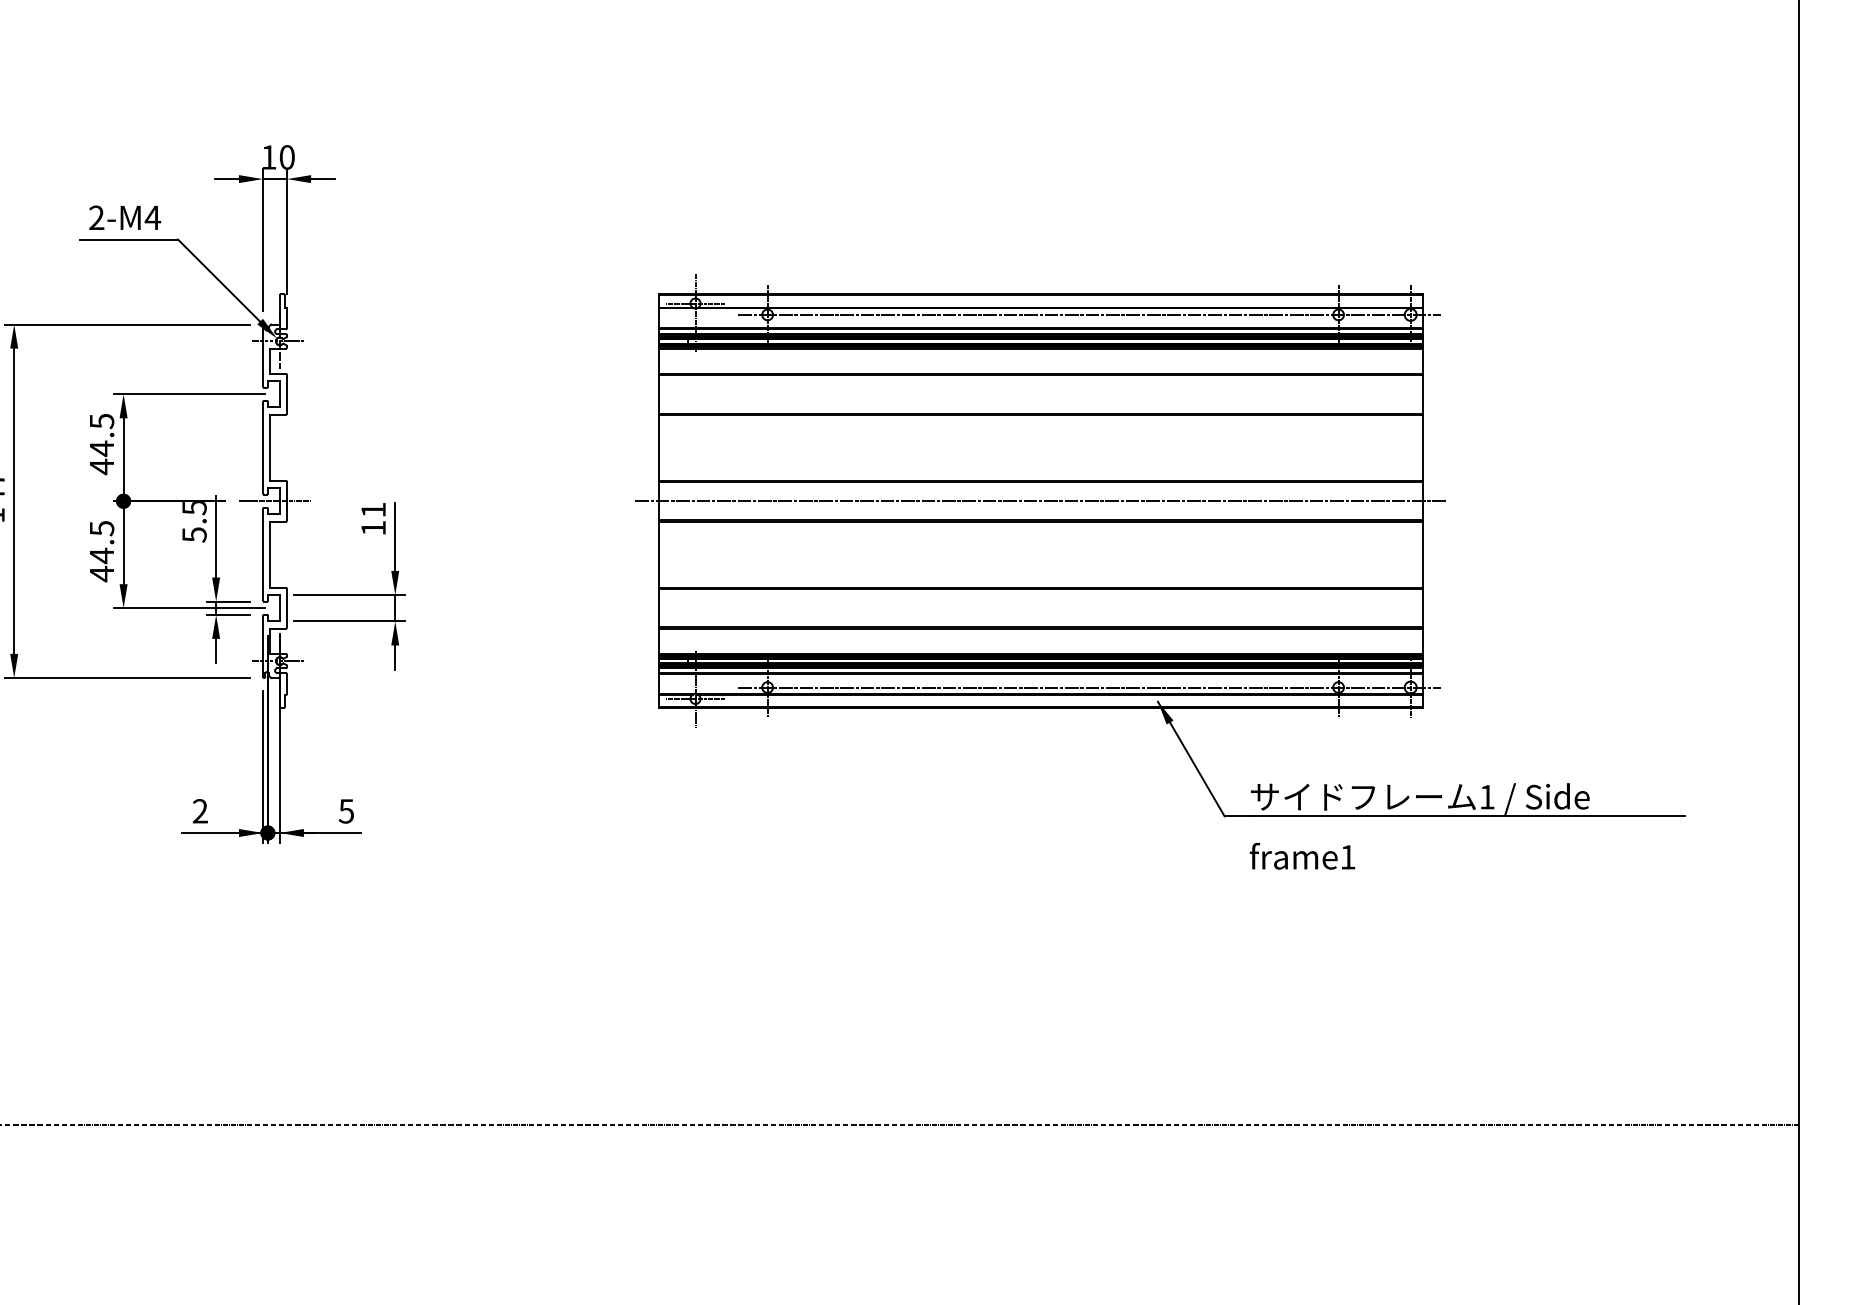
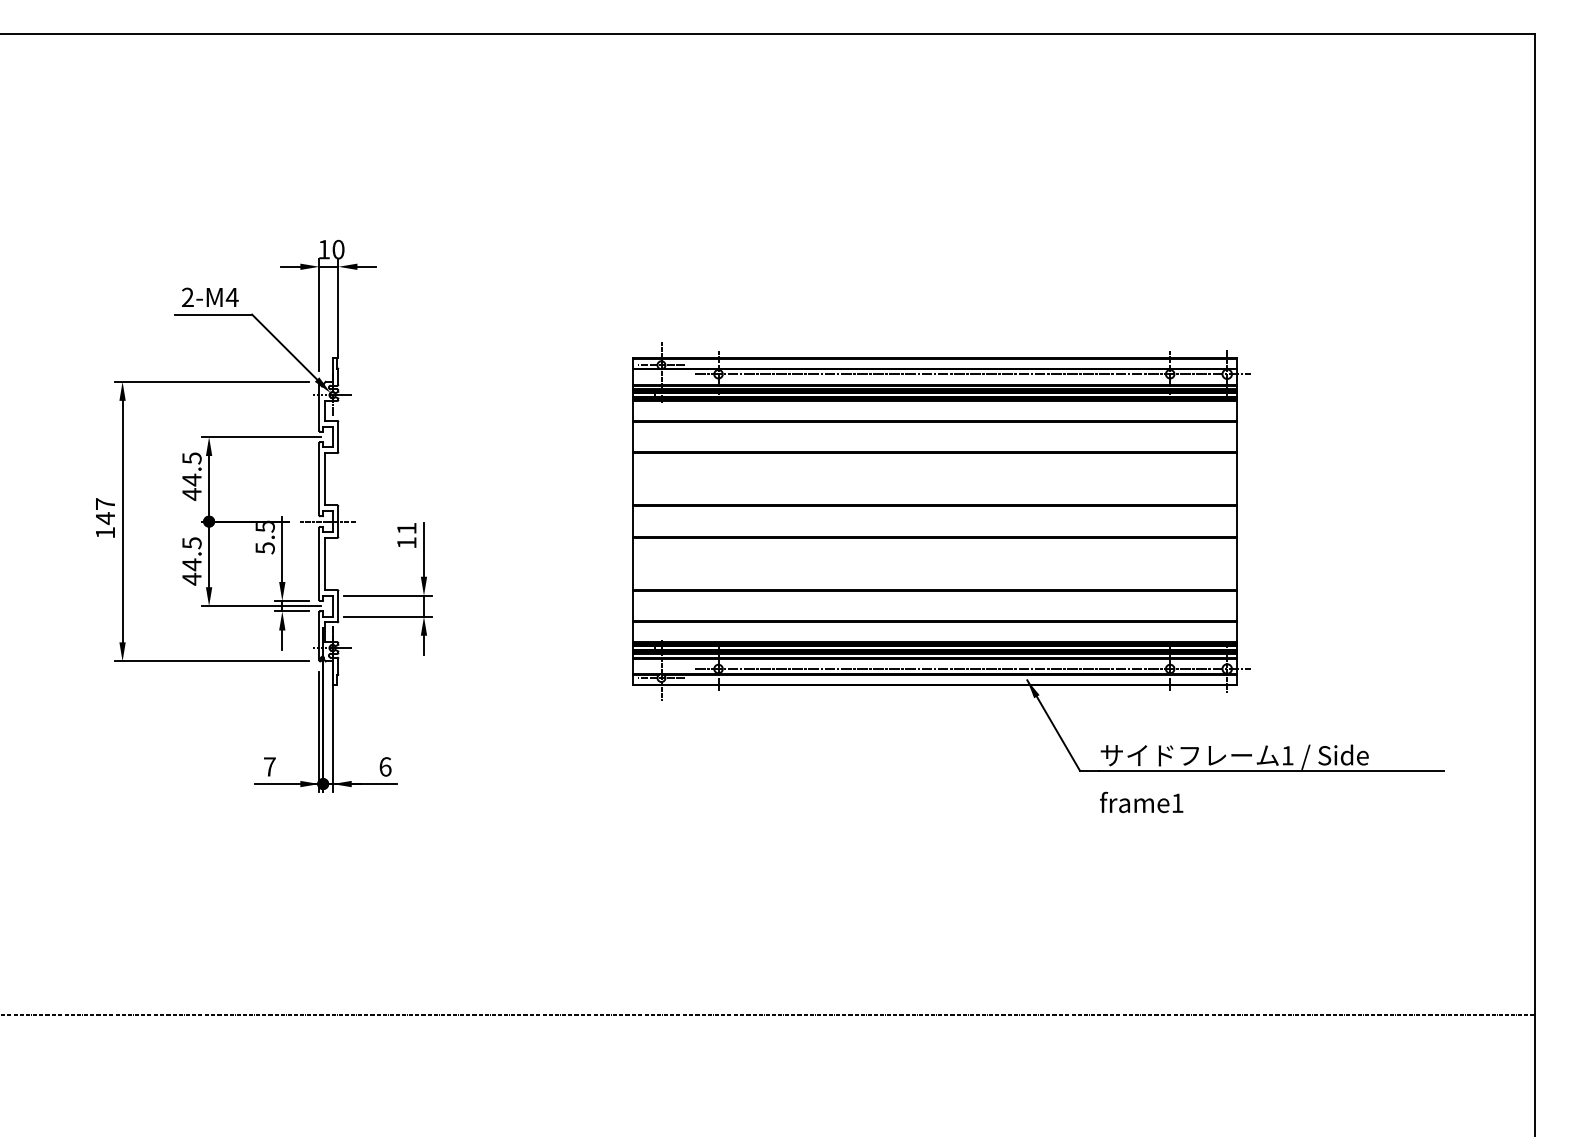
line: (1040, 501) -> (934, 521), removed
text: (199, 810) -> (269, 766), 2 -> 7
text: (346, 810) -> (385, 766), 5 -> 6

